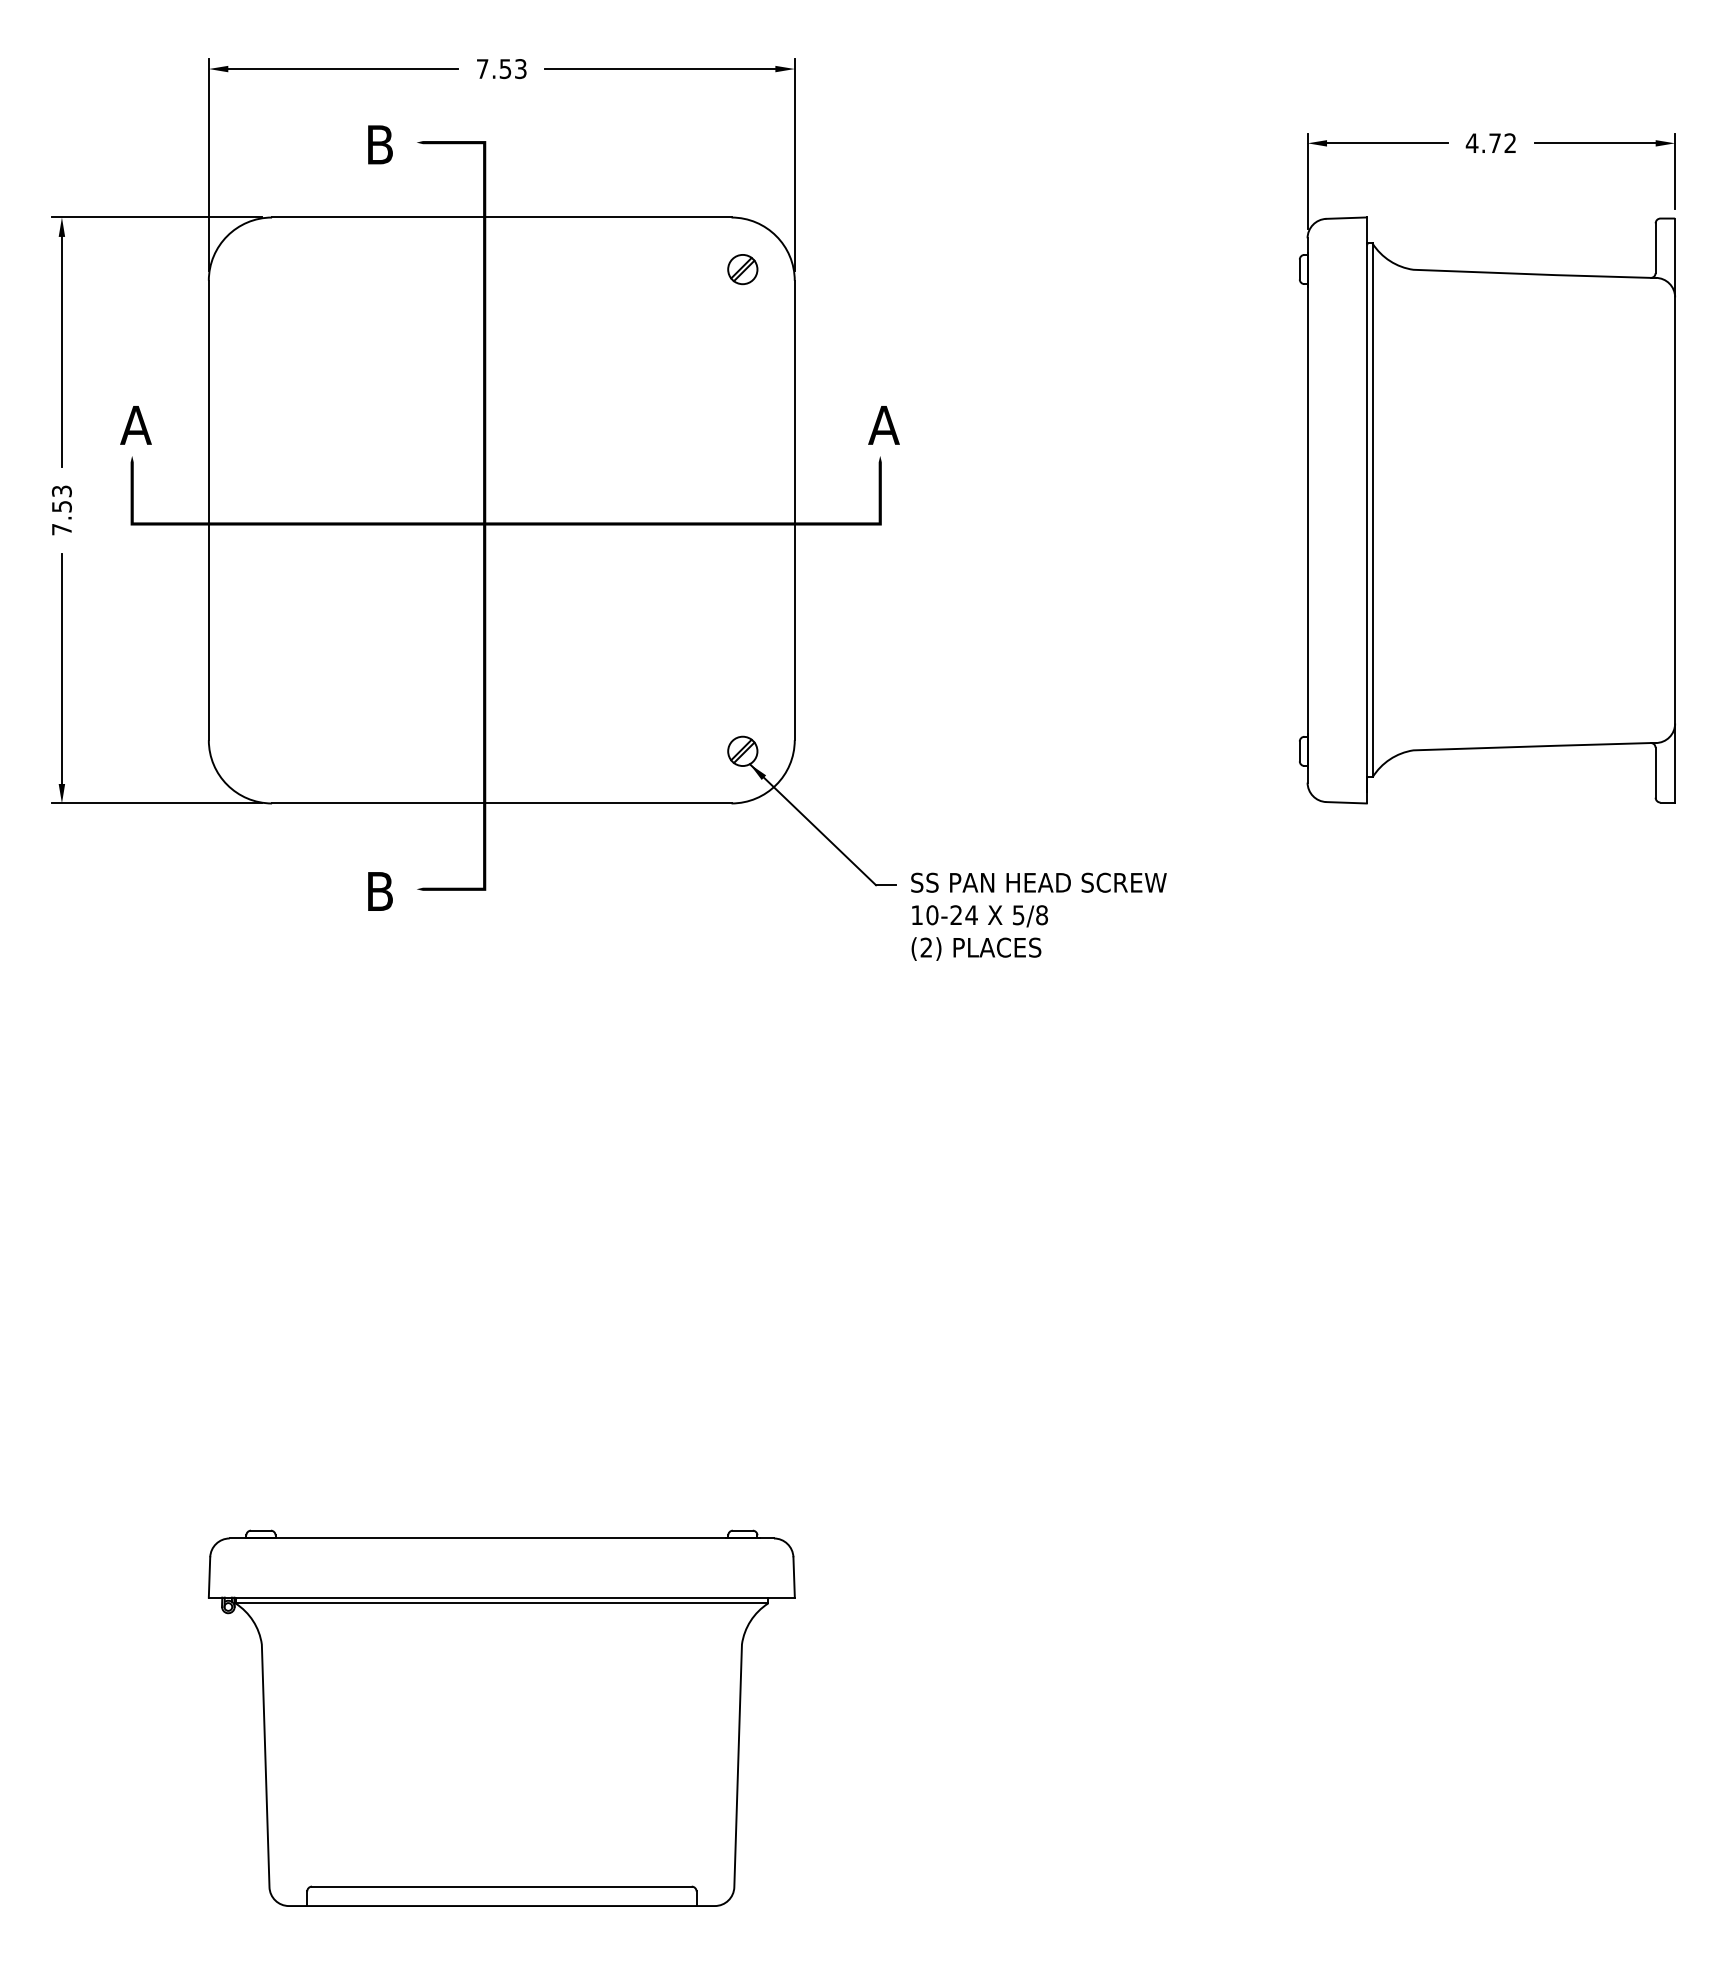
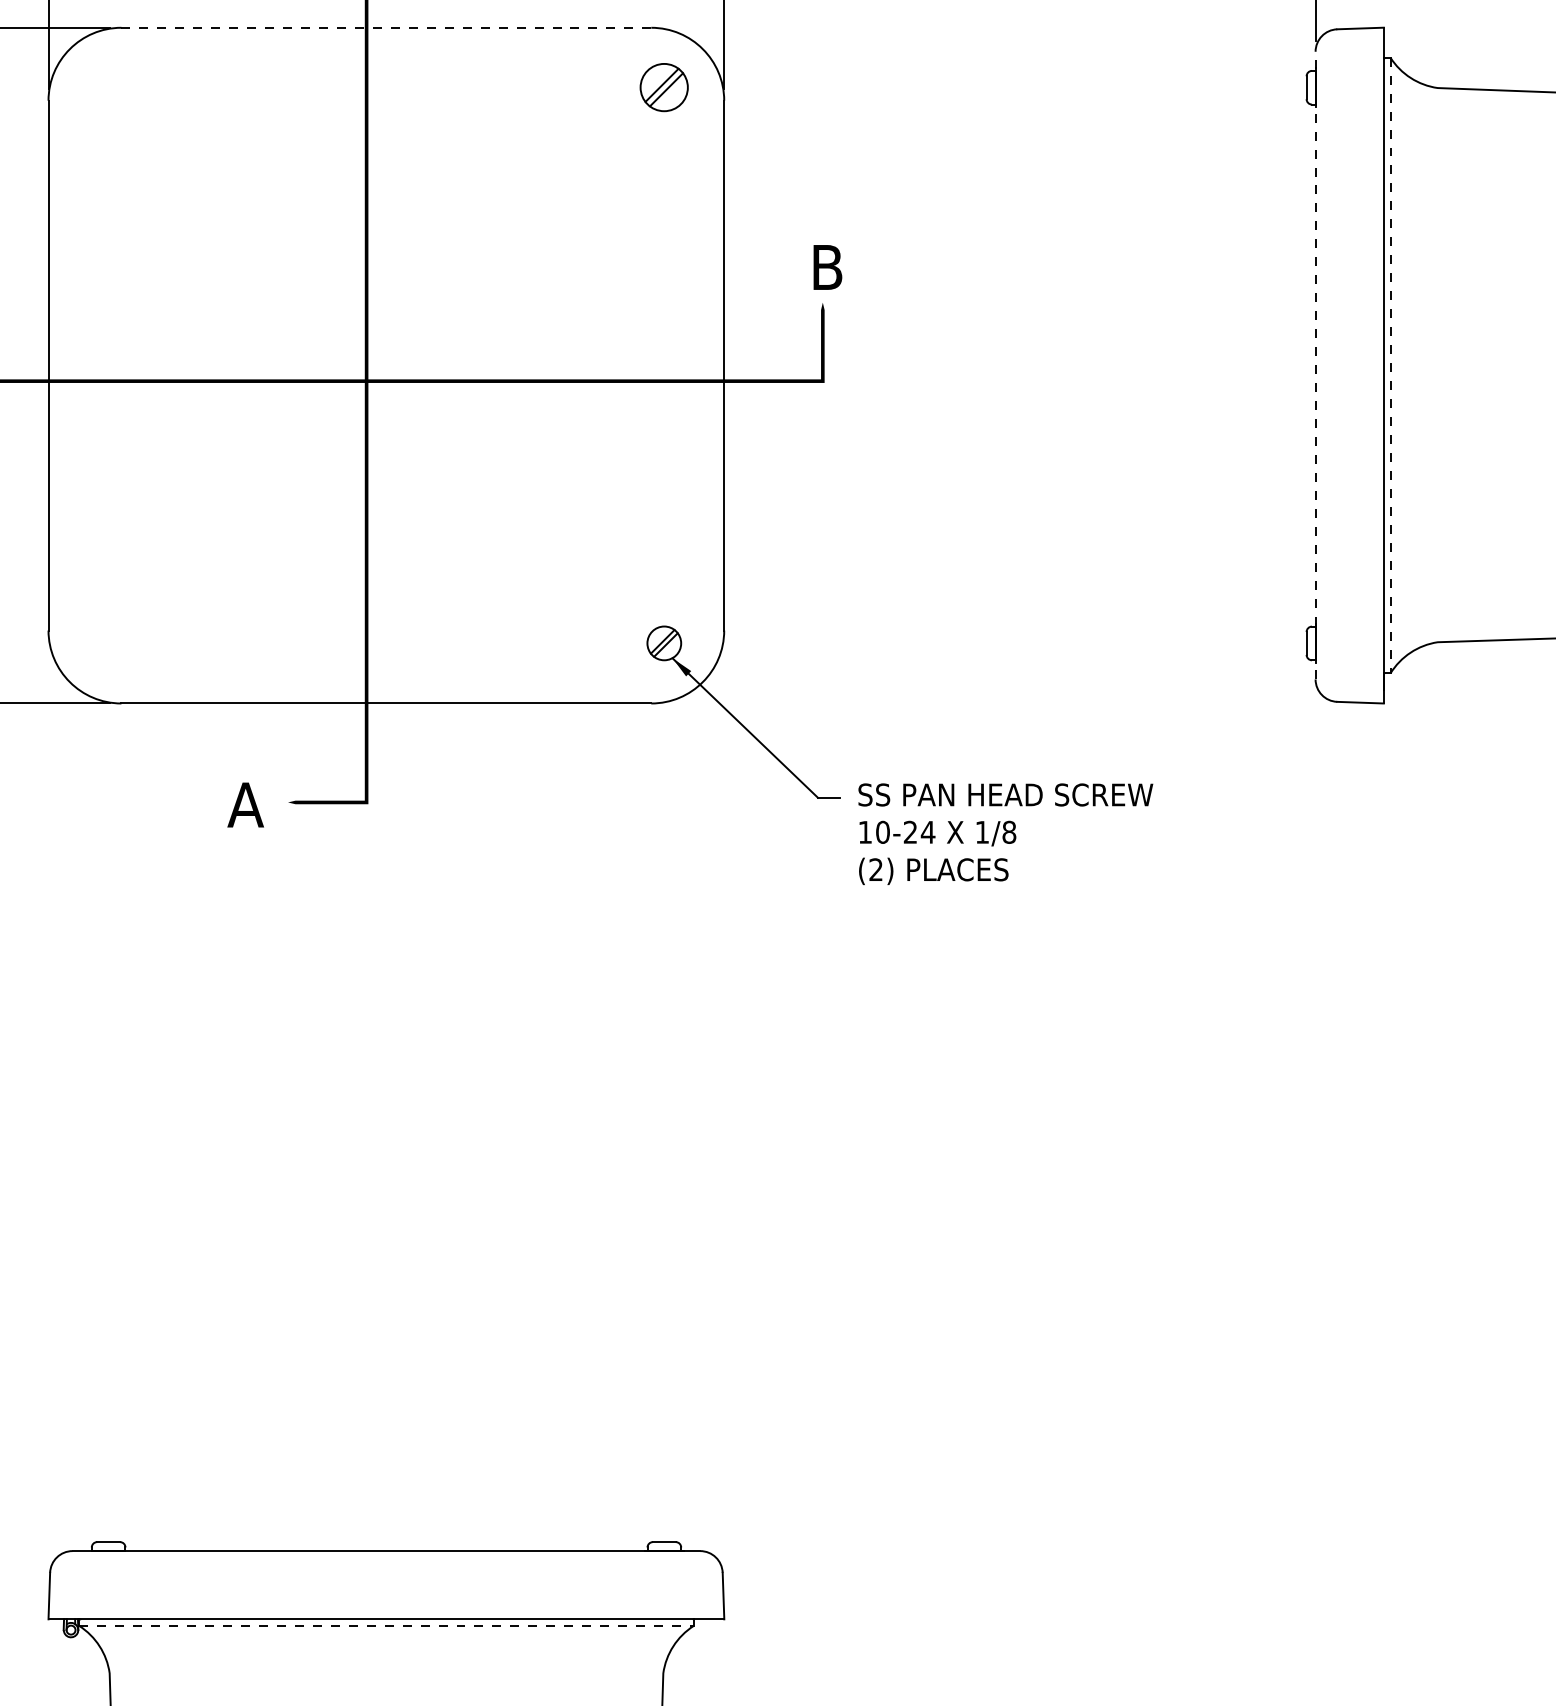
line: (501, 217) -> (386, 27), solid -> dashed
part: (742, 269) -> (663, 87), size x1.4
text: (883, 425) -> (826, 267), A -> B
line: (1307, 509) -> (1315, 364), solid -> dashed
line: (1372, 510) -> (1390, 365), solid -> dashed
text: (379, 891) -> (245, 805), B -> A
text: (1018, 915) -> (982, 832), 5/8 -> 1/8
line: (502, 1603) -> (387, 1626), solid -> dashed

